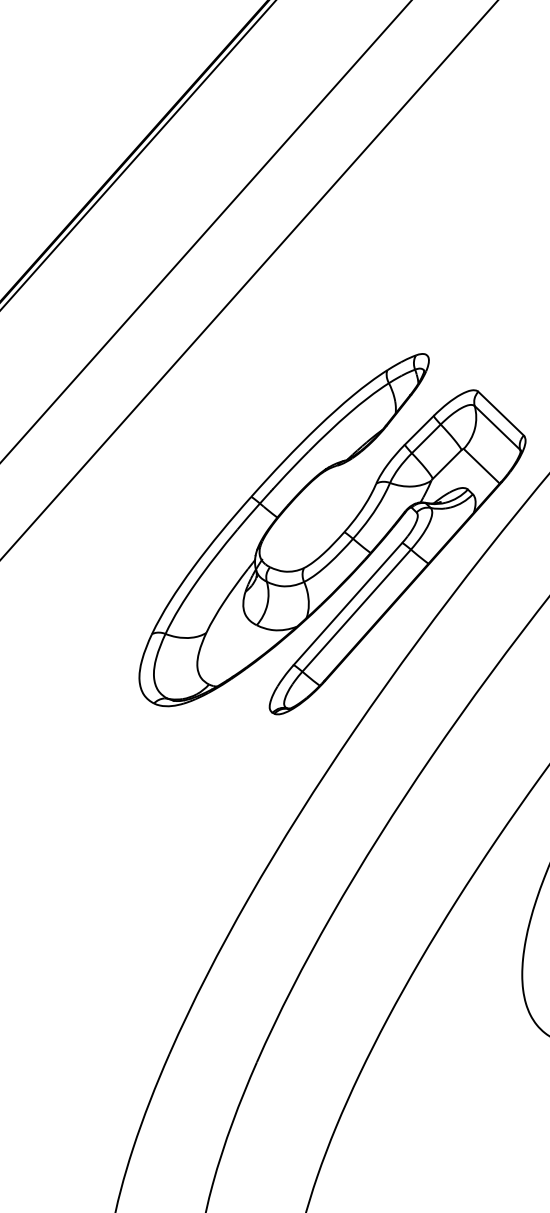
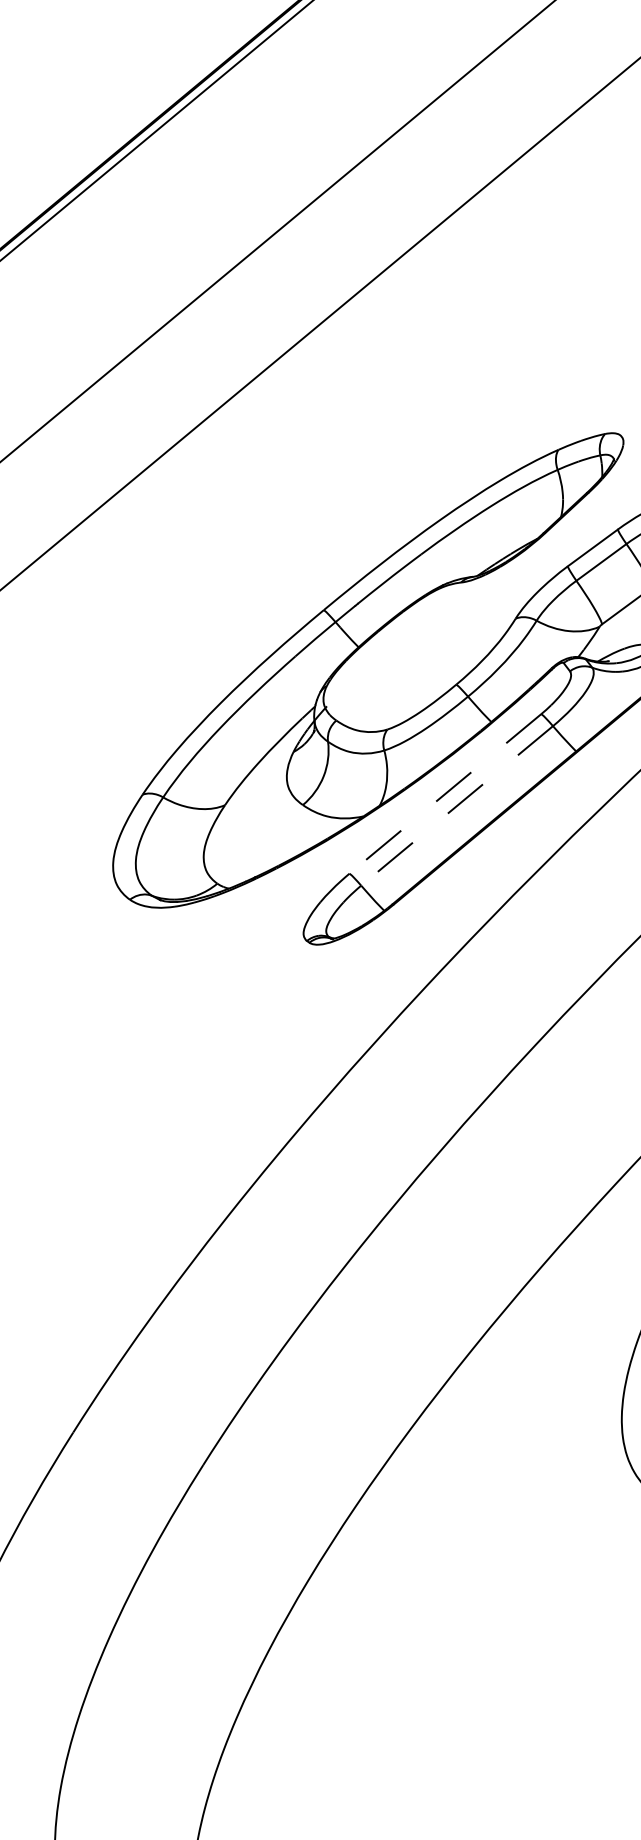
line: (347, 604) -> (444, 794), solid -> dashed
line: (356, 610) -> (456, 805), solid -> dashed

